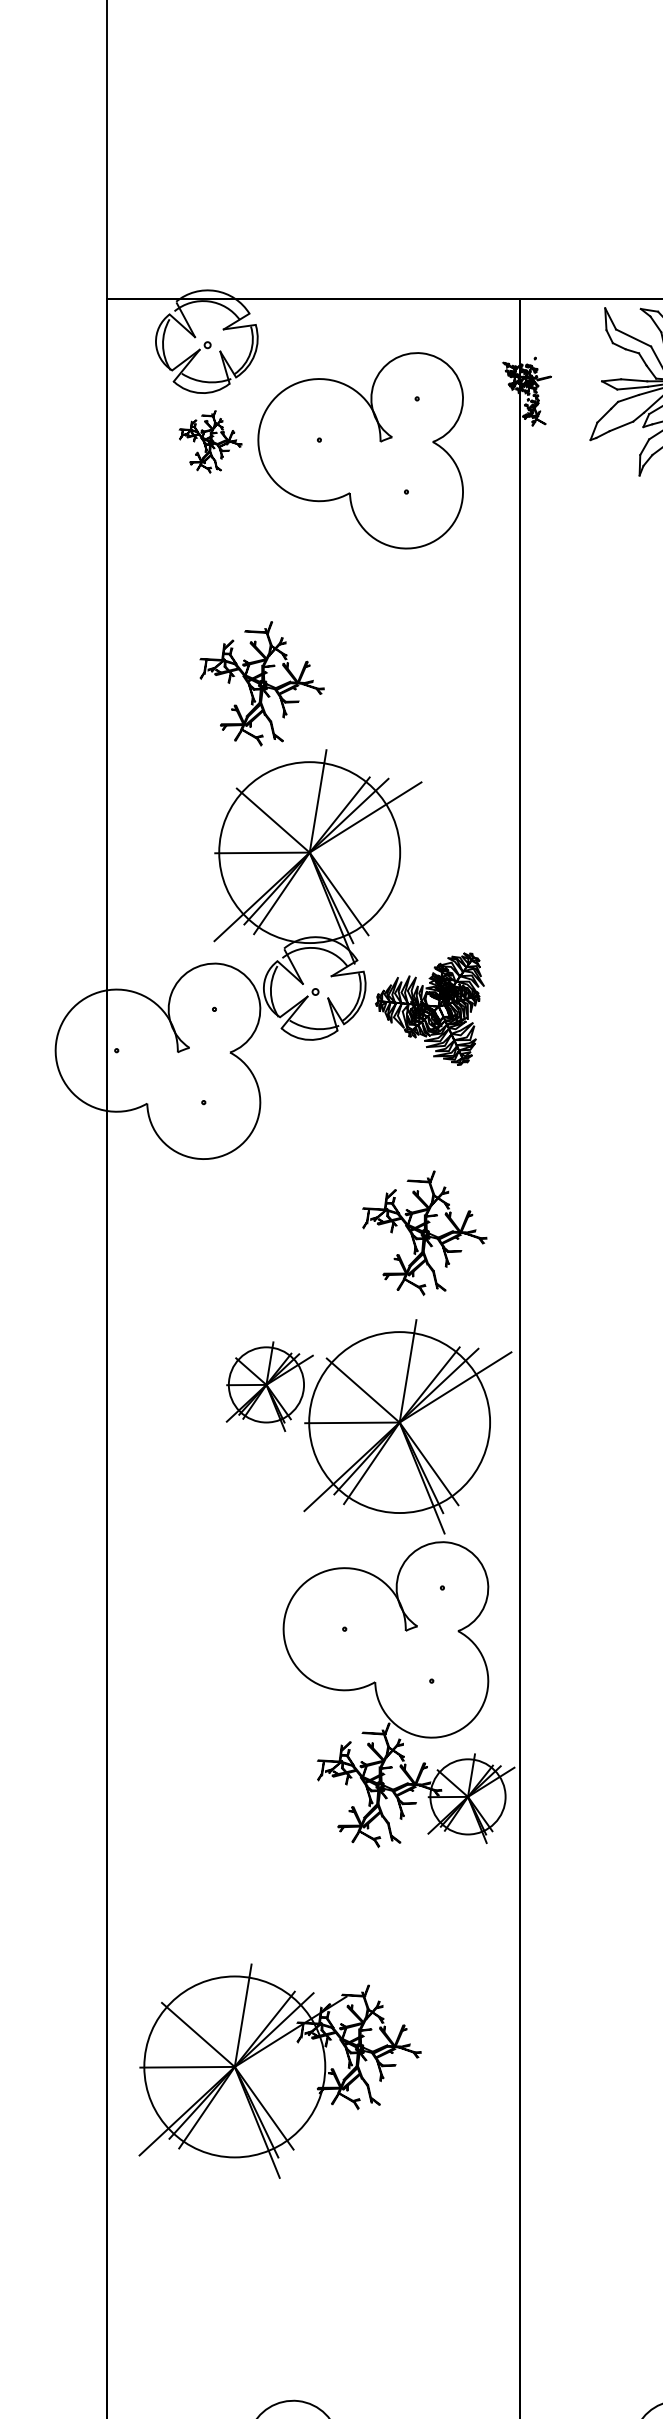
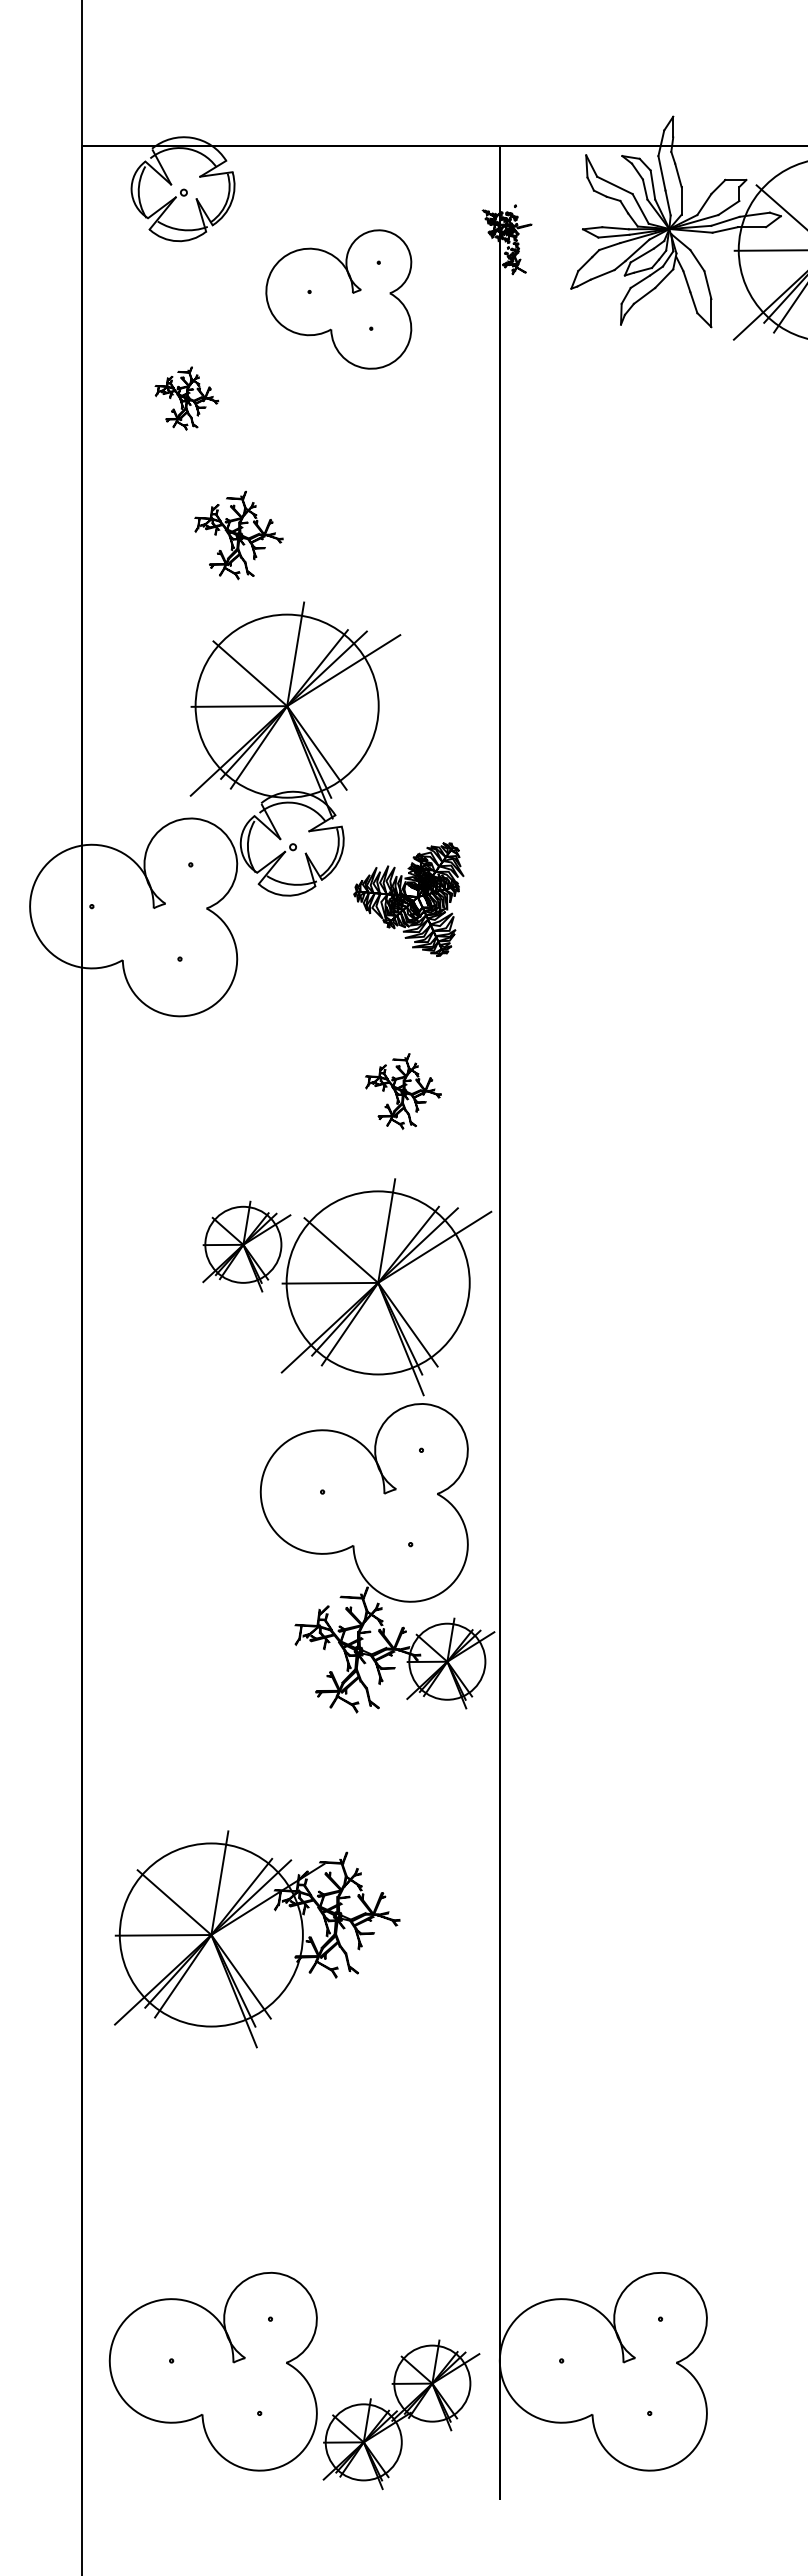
part: (210, 441) -> (186, 398), moved
part: (360, 450) -> (338, 299), size x0.7
part: (261, 683) -> (238, 535), size x0.7
part: (429, 1009) -> (408, 899), moved
part: (424, 1233) -> (403, 1091), size x0.6

